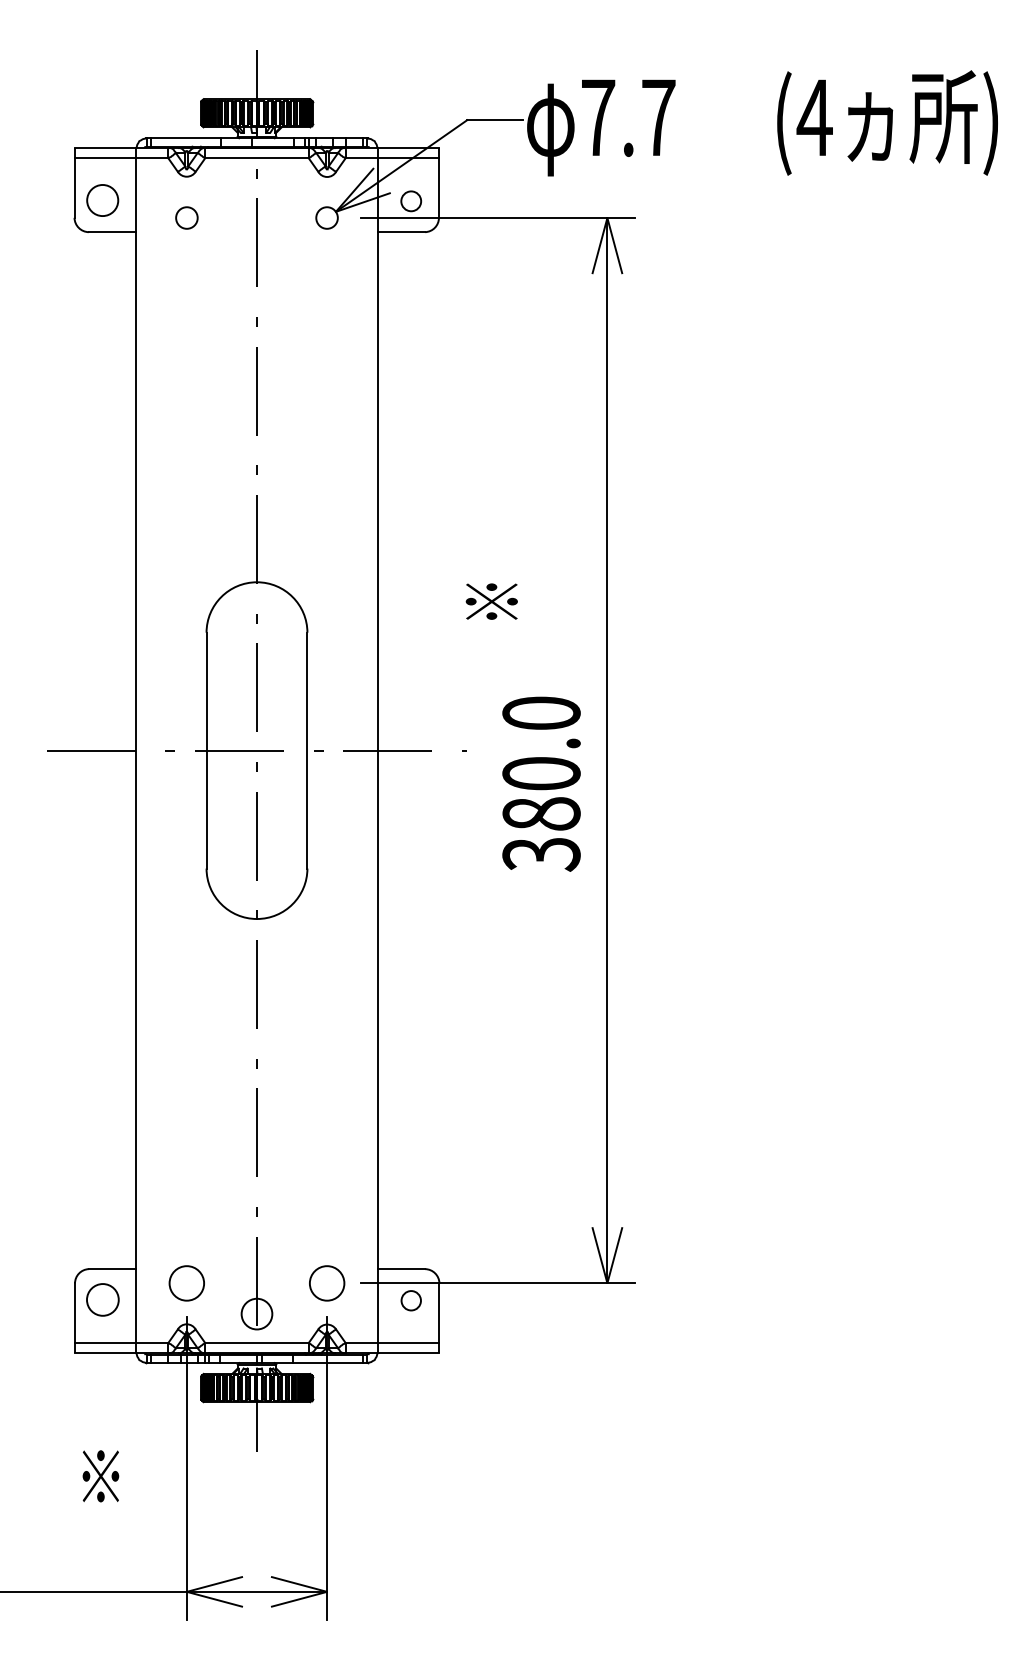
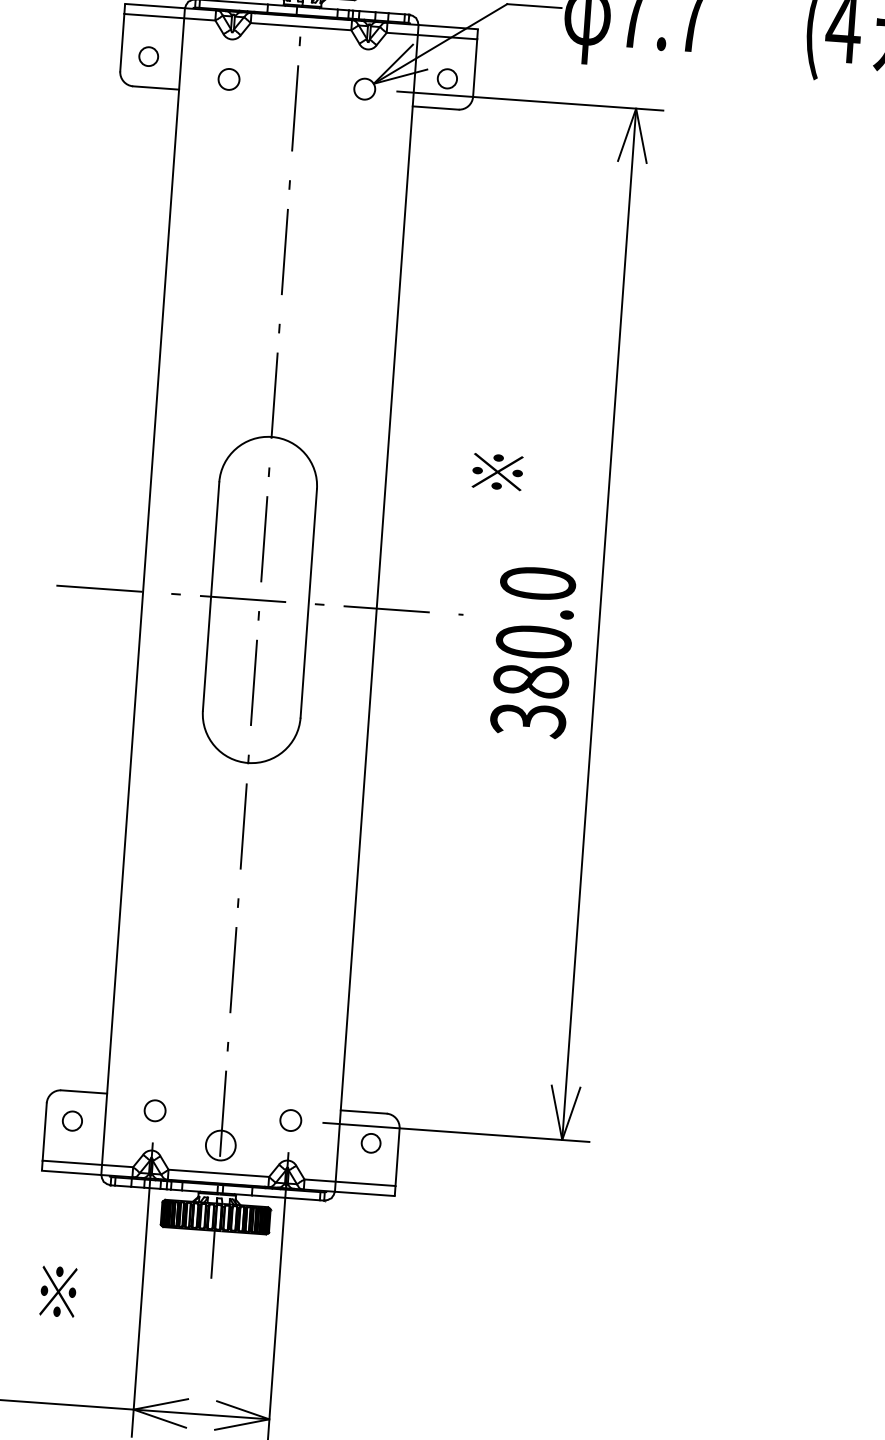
circle: (102, 200) -> (148, 56), size x0.62
circle: (186, 1282) -> (154, 1110), size x0.62
circle: (326, 1282) -> (290, 1119), size x0.62
circle: (102, 1299) -> (72, 1120), size x0.62

